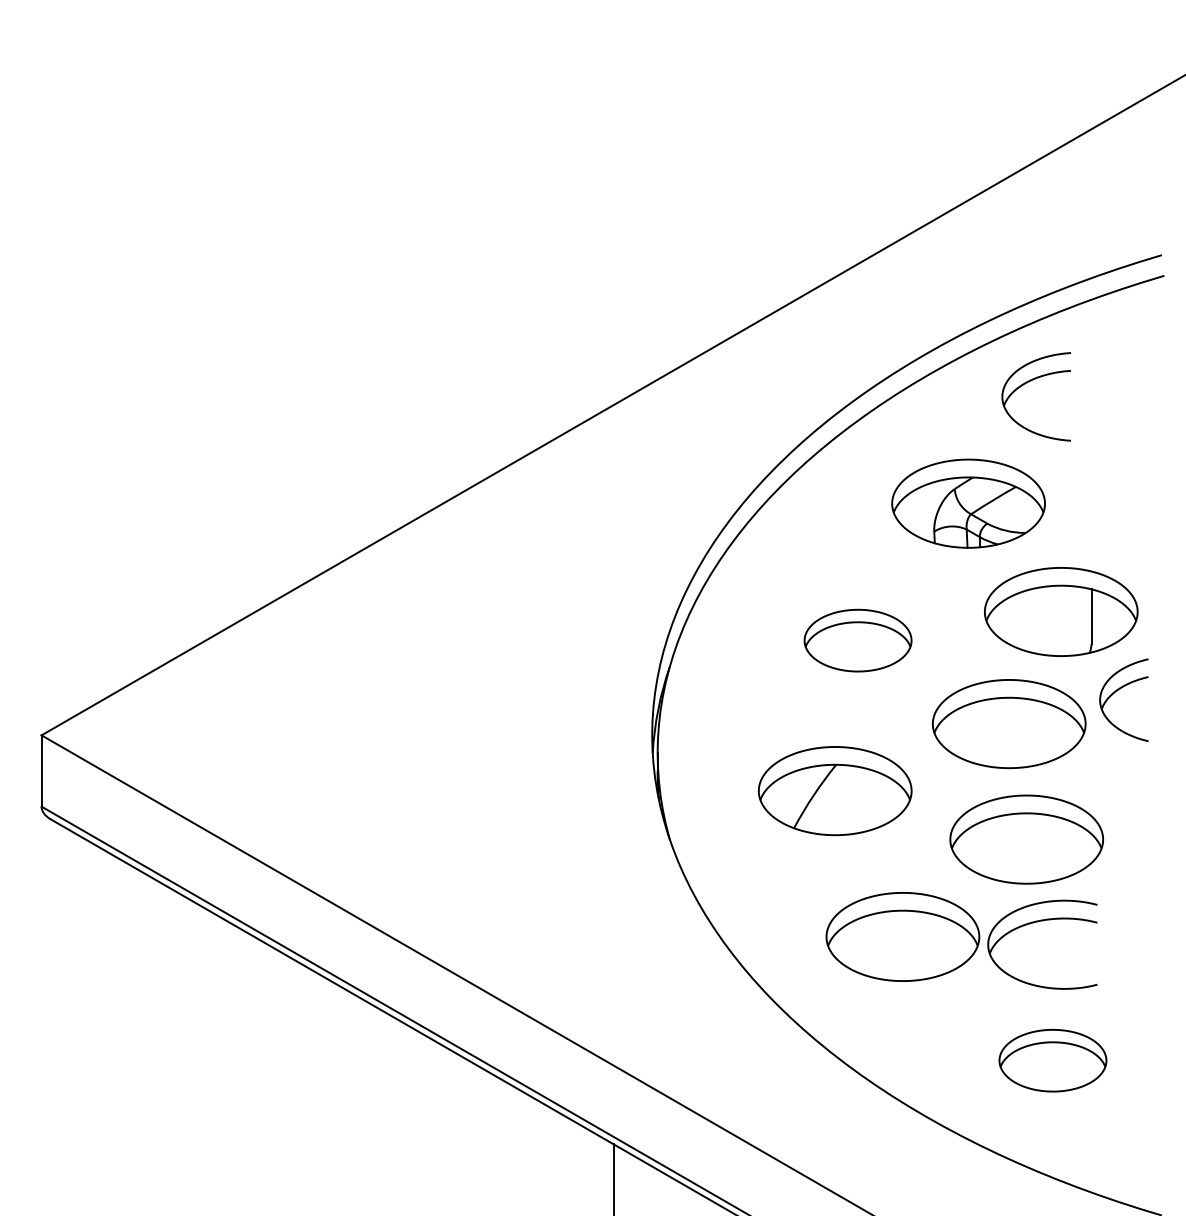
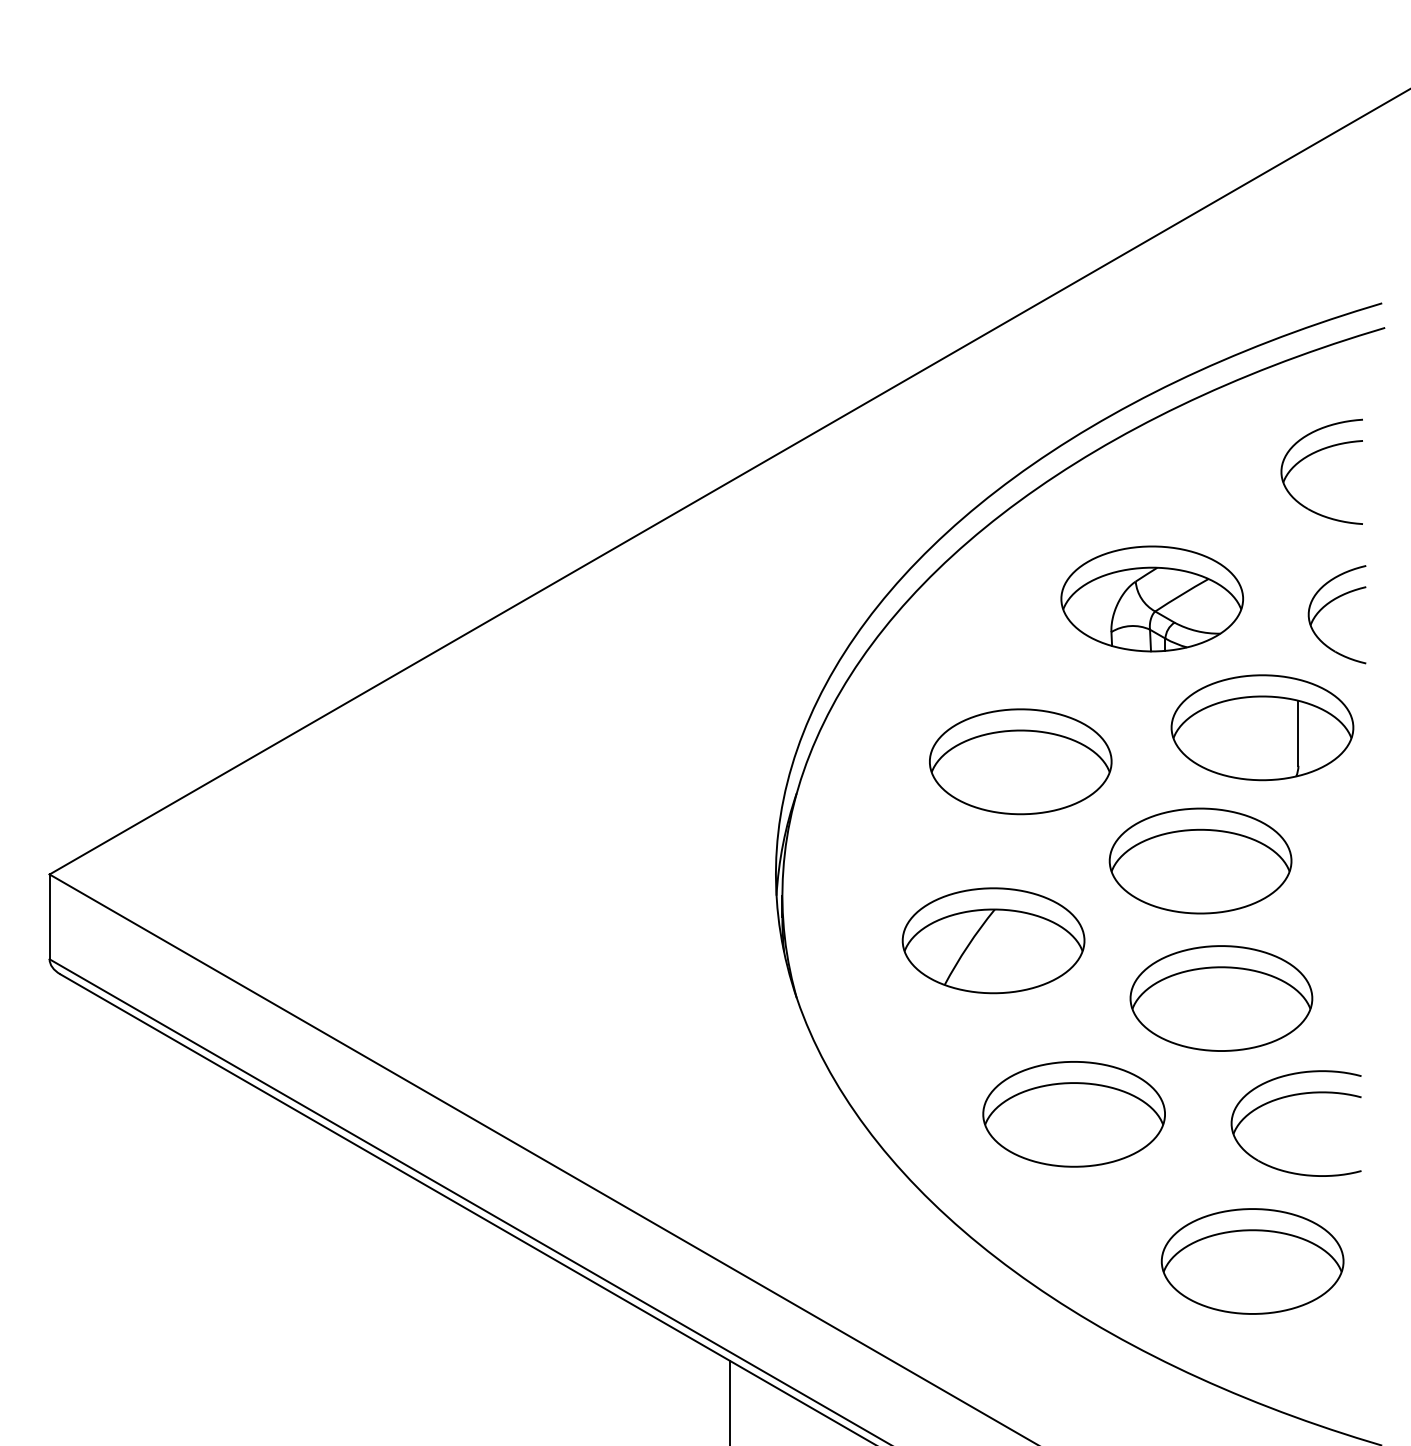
part: (1029, 382) -> (1313, 454), moved
part: (857, 640) -> (1020, 761), size x1.43
part: (1115, 692) -> (1327, 605), moved
part: (1036, 922) -> (1288, 1097), moved
part: (1052, 1060) -> (1252, 1261), size x1.43

